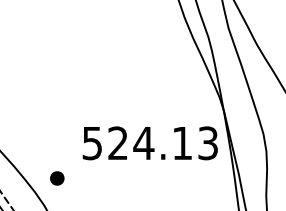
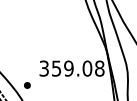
text: (151, 143) -> (72, 68), 524.13 -> 359.08

